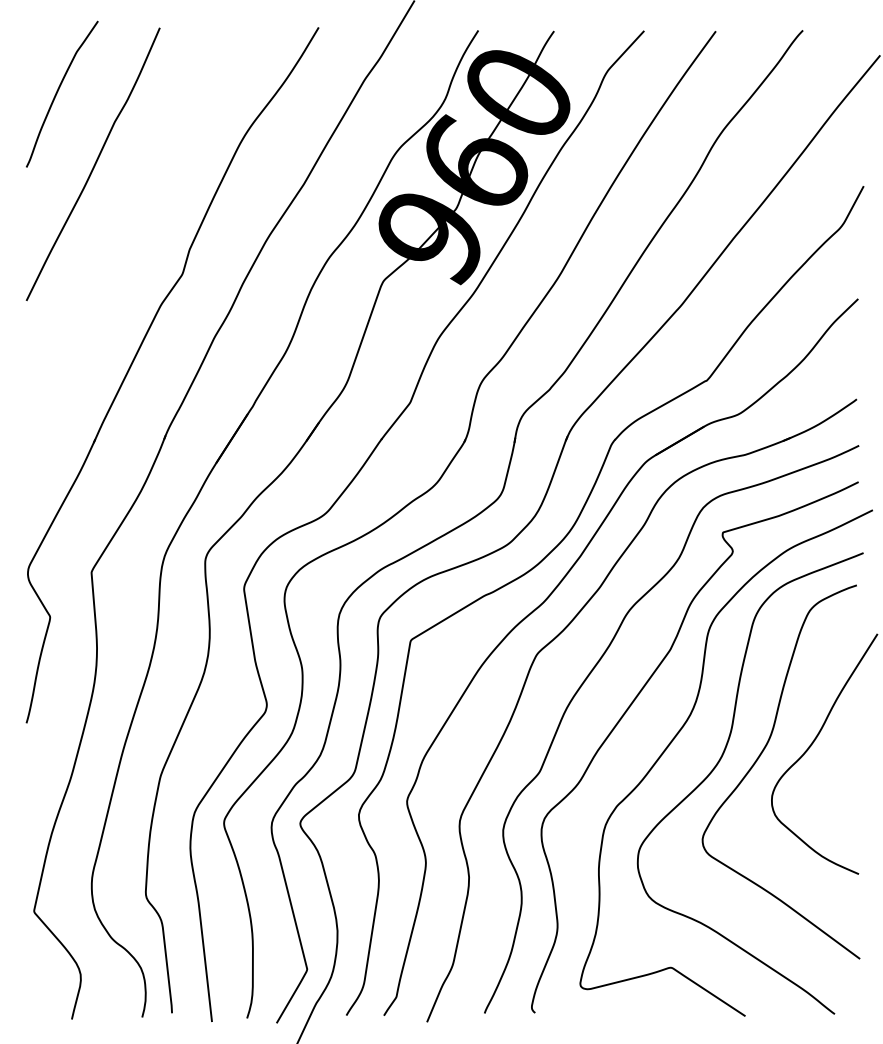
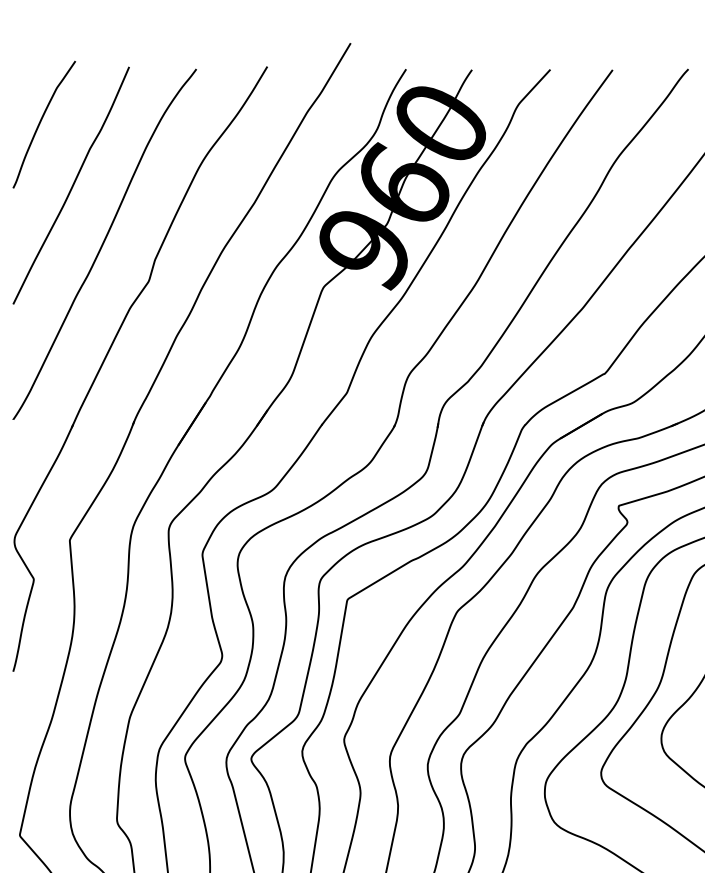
curve: (131, 230) -> (104, 243), added

